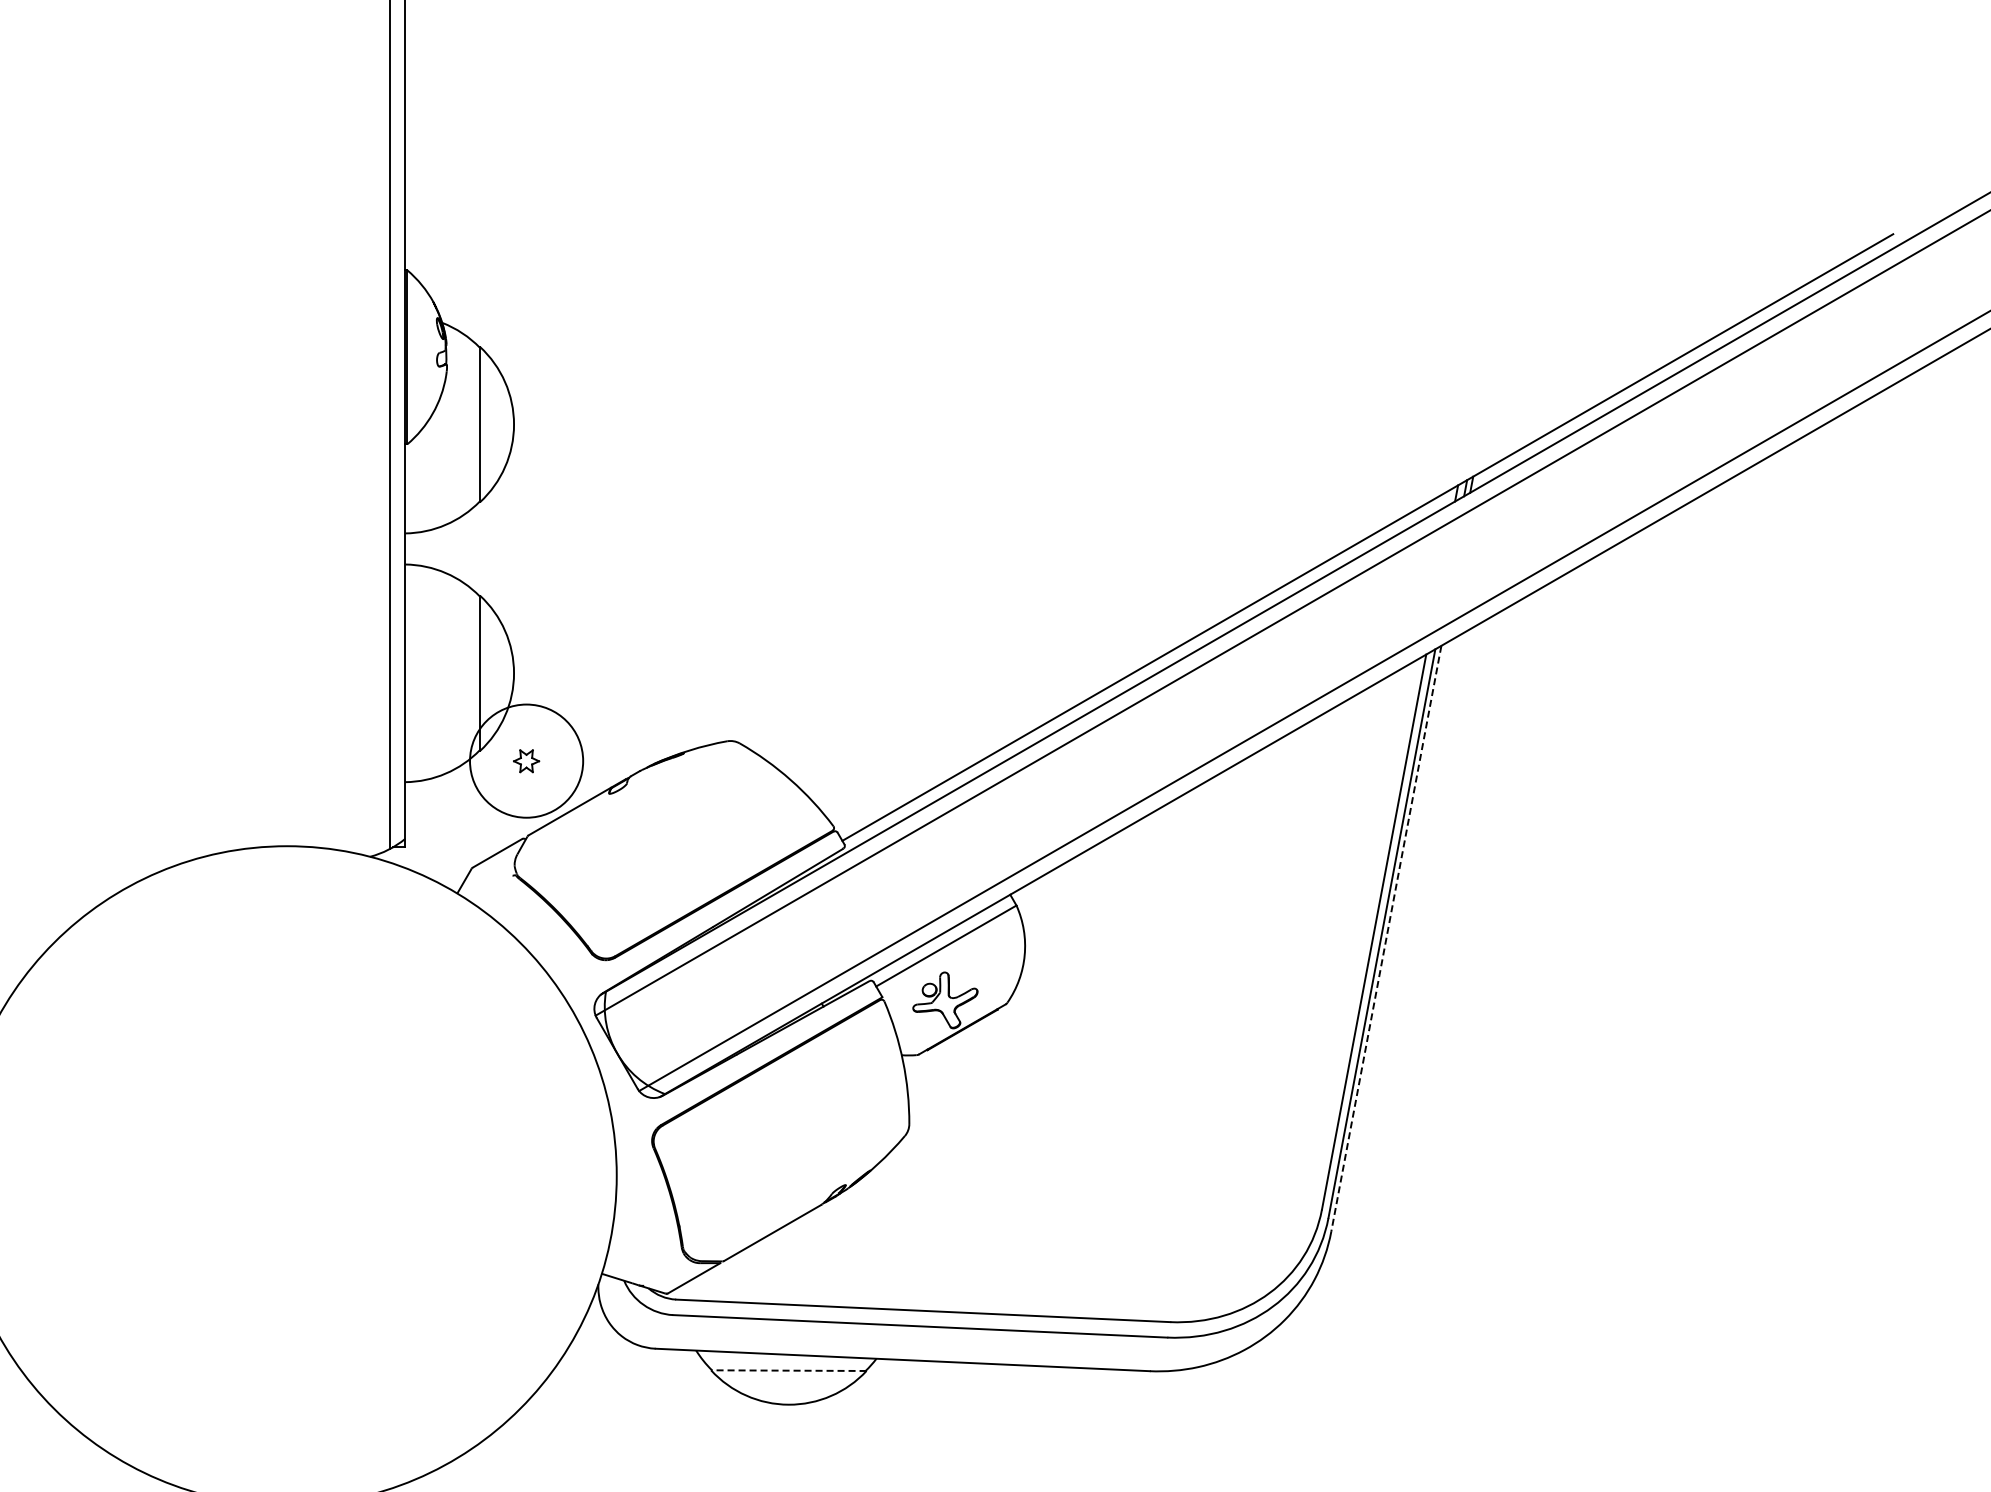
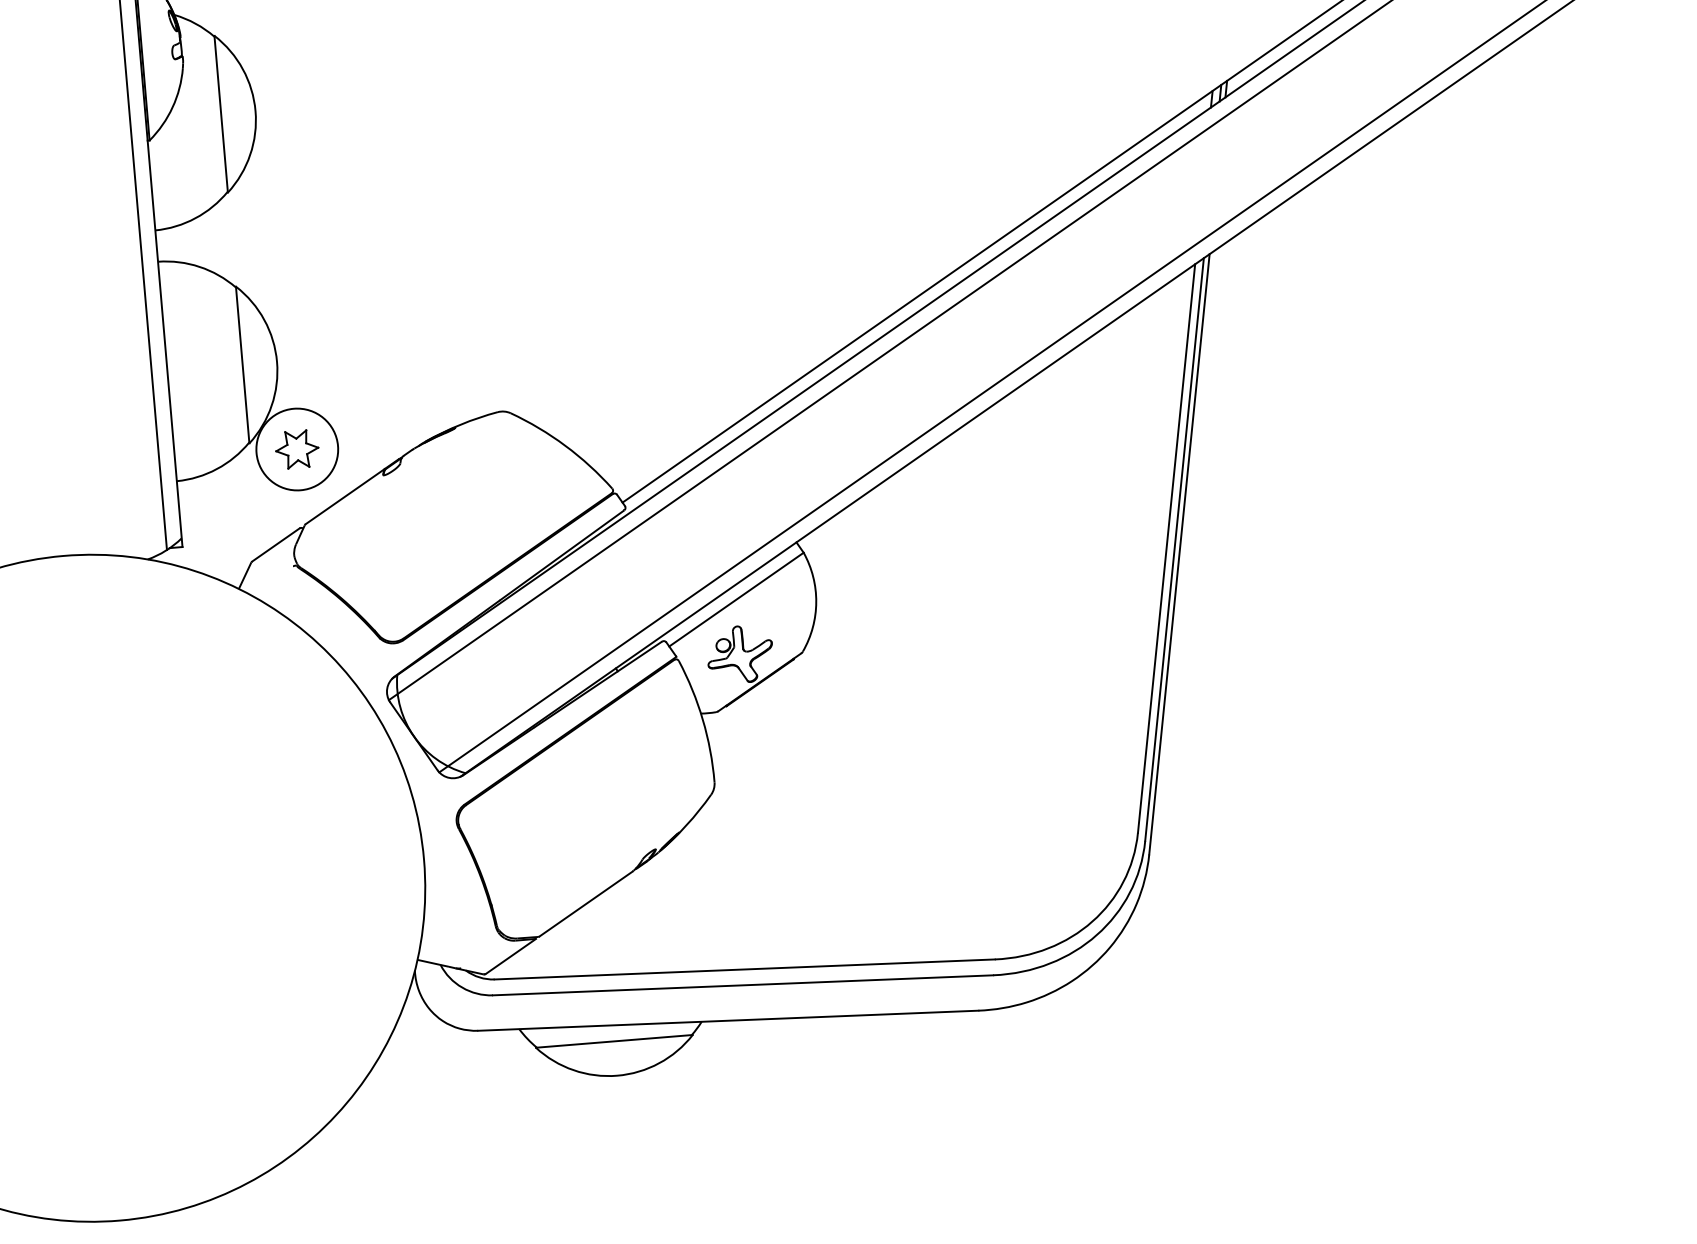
circle: (526, 760) -> (297, 448), size x0.71
part: (526, 761) -> (297, 449), size x1.67
line: (1386, 939) -> (1179, 555), dashed -> solid
line: (788, 1370) -> (614, 1041), dashed -> solid

